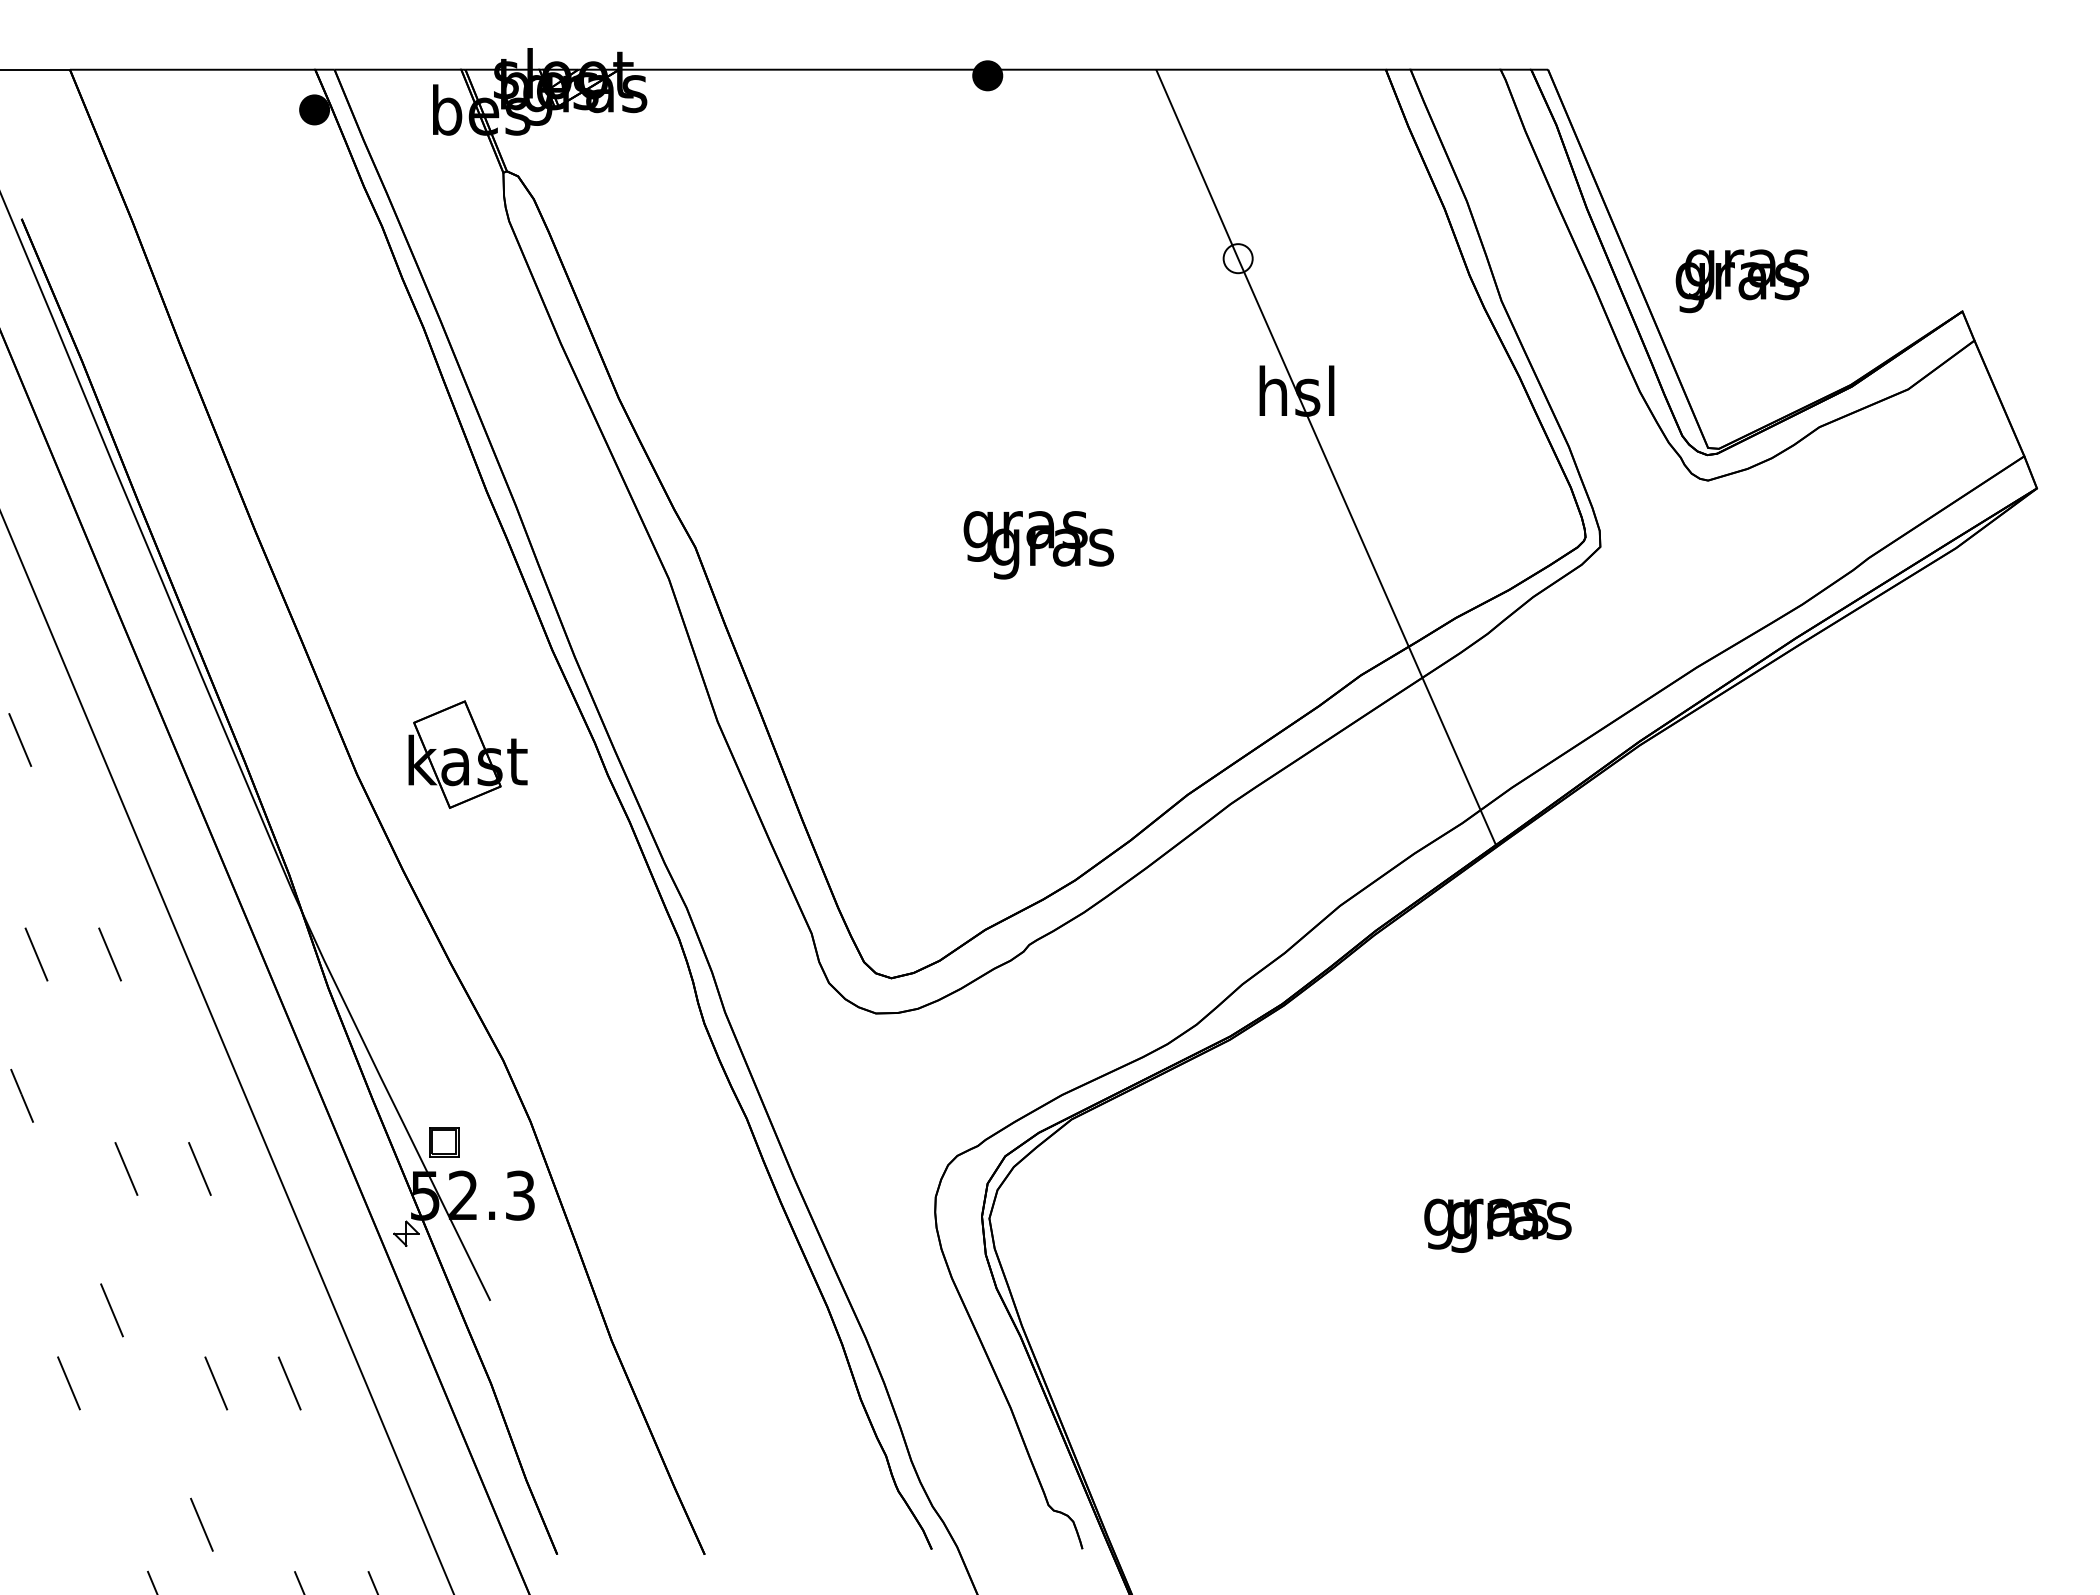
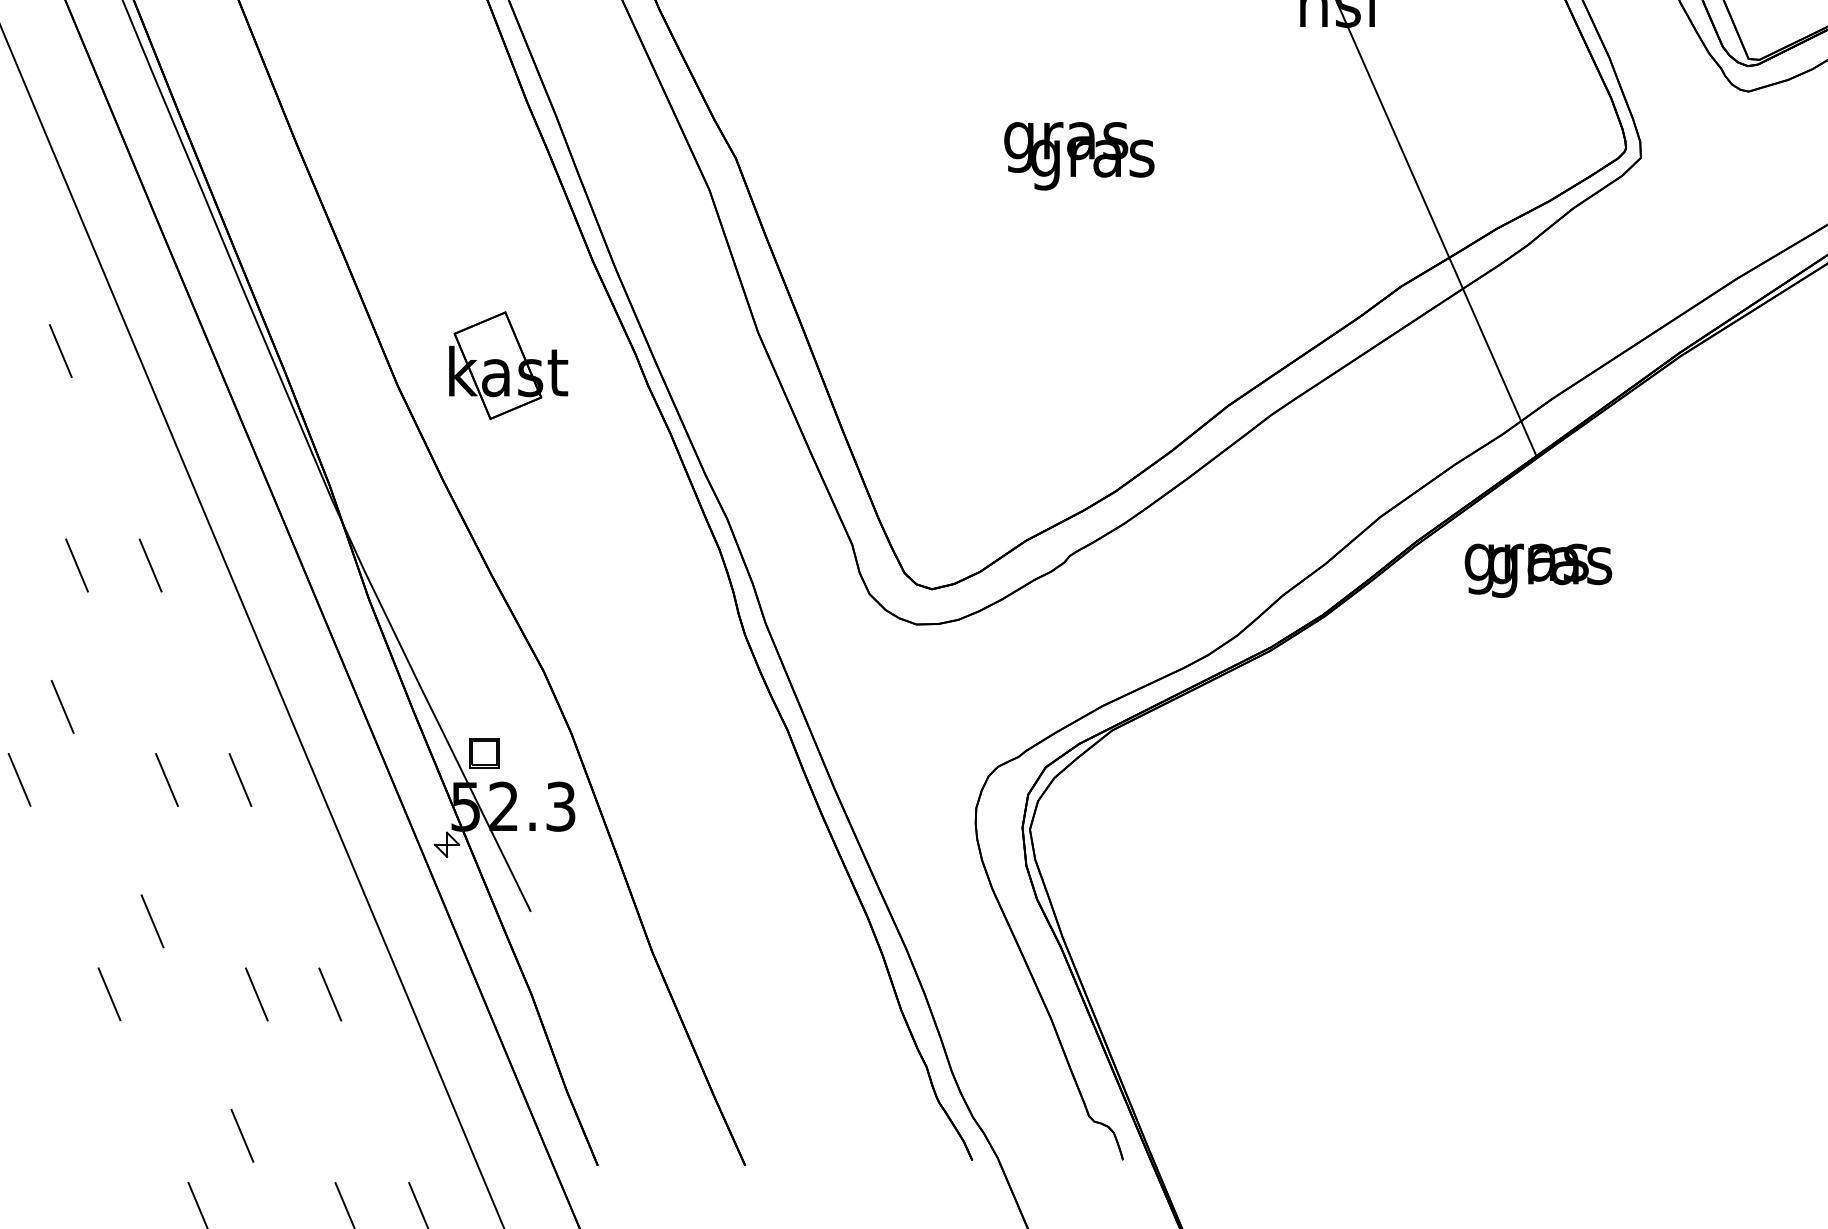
text: (1497, 1225) -> (1538, 570), moved

